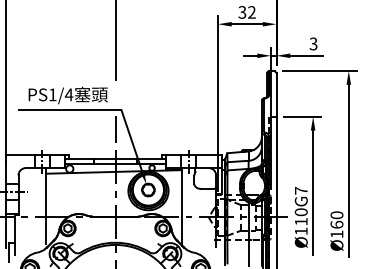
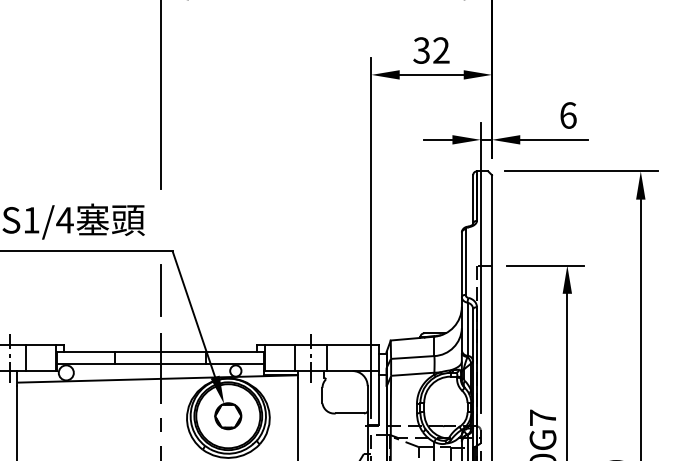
text: (313, 43) -> (568, 114), 3 -> 6

